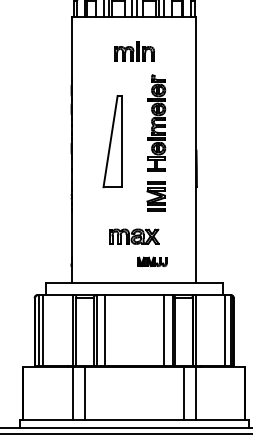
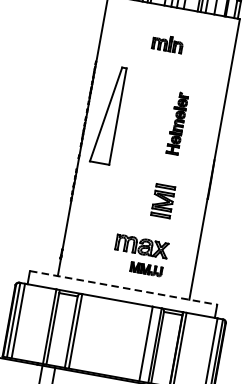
part: (134, 51) -> (167, 43), size x0.7
part: (156, 122) -> (177, 122), size x0.6
part: (112, 141) -> (108, 114), moved
part: (134, 236) -> (142, 246), moved
line: (134, 282) -> (123, 287), solid -> dashed
line: (105, 330) -> (84, 333), removed

